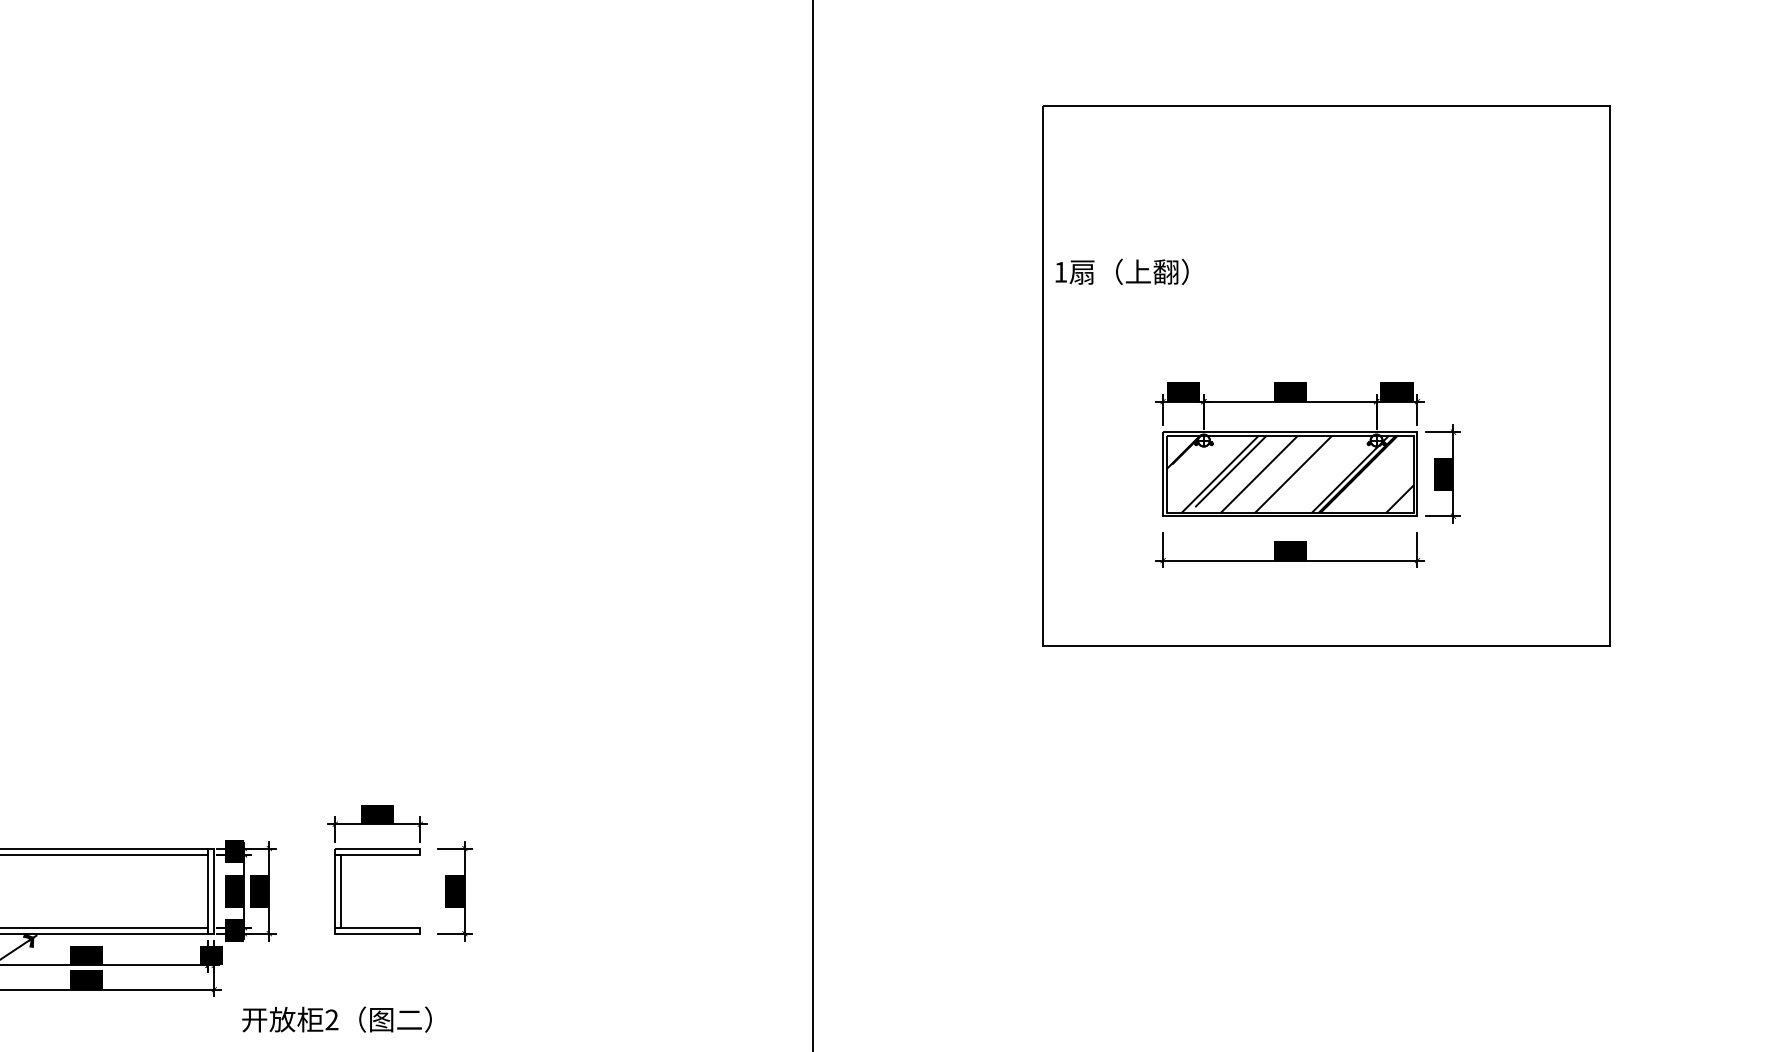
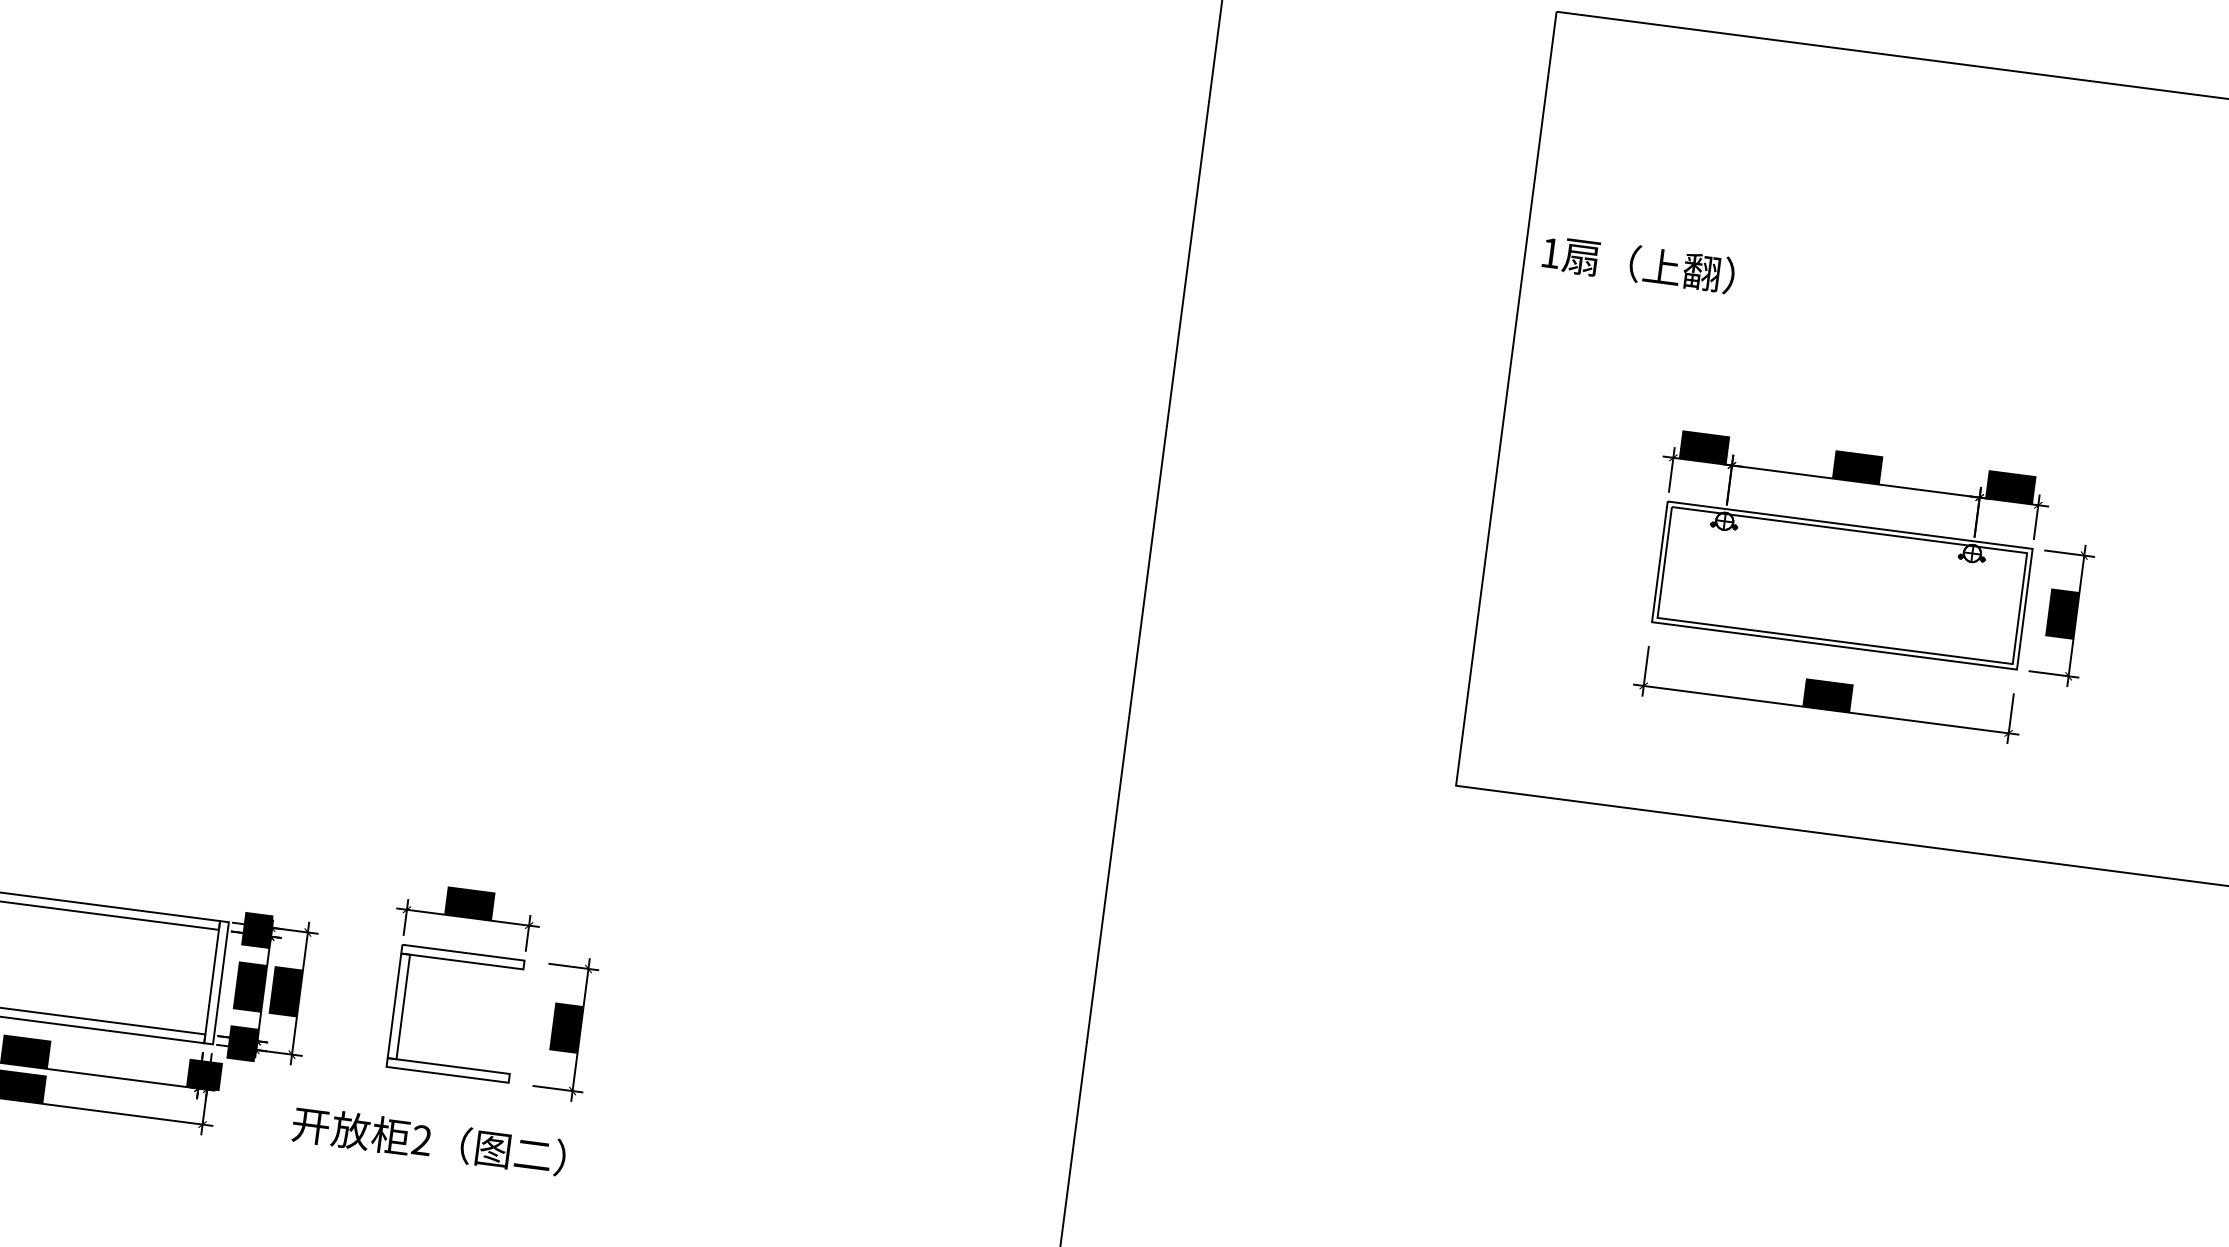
hatch: (1290, 473) -> (1842, 584), removed
text: (336, 1019) -> (428, 1140), moved

